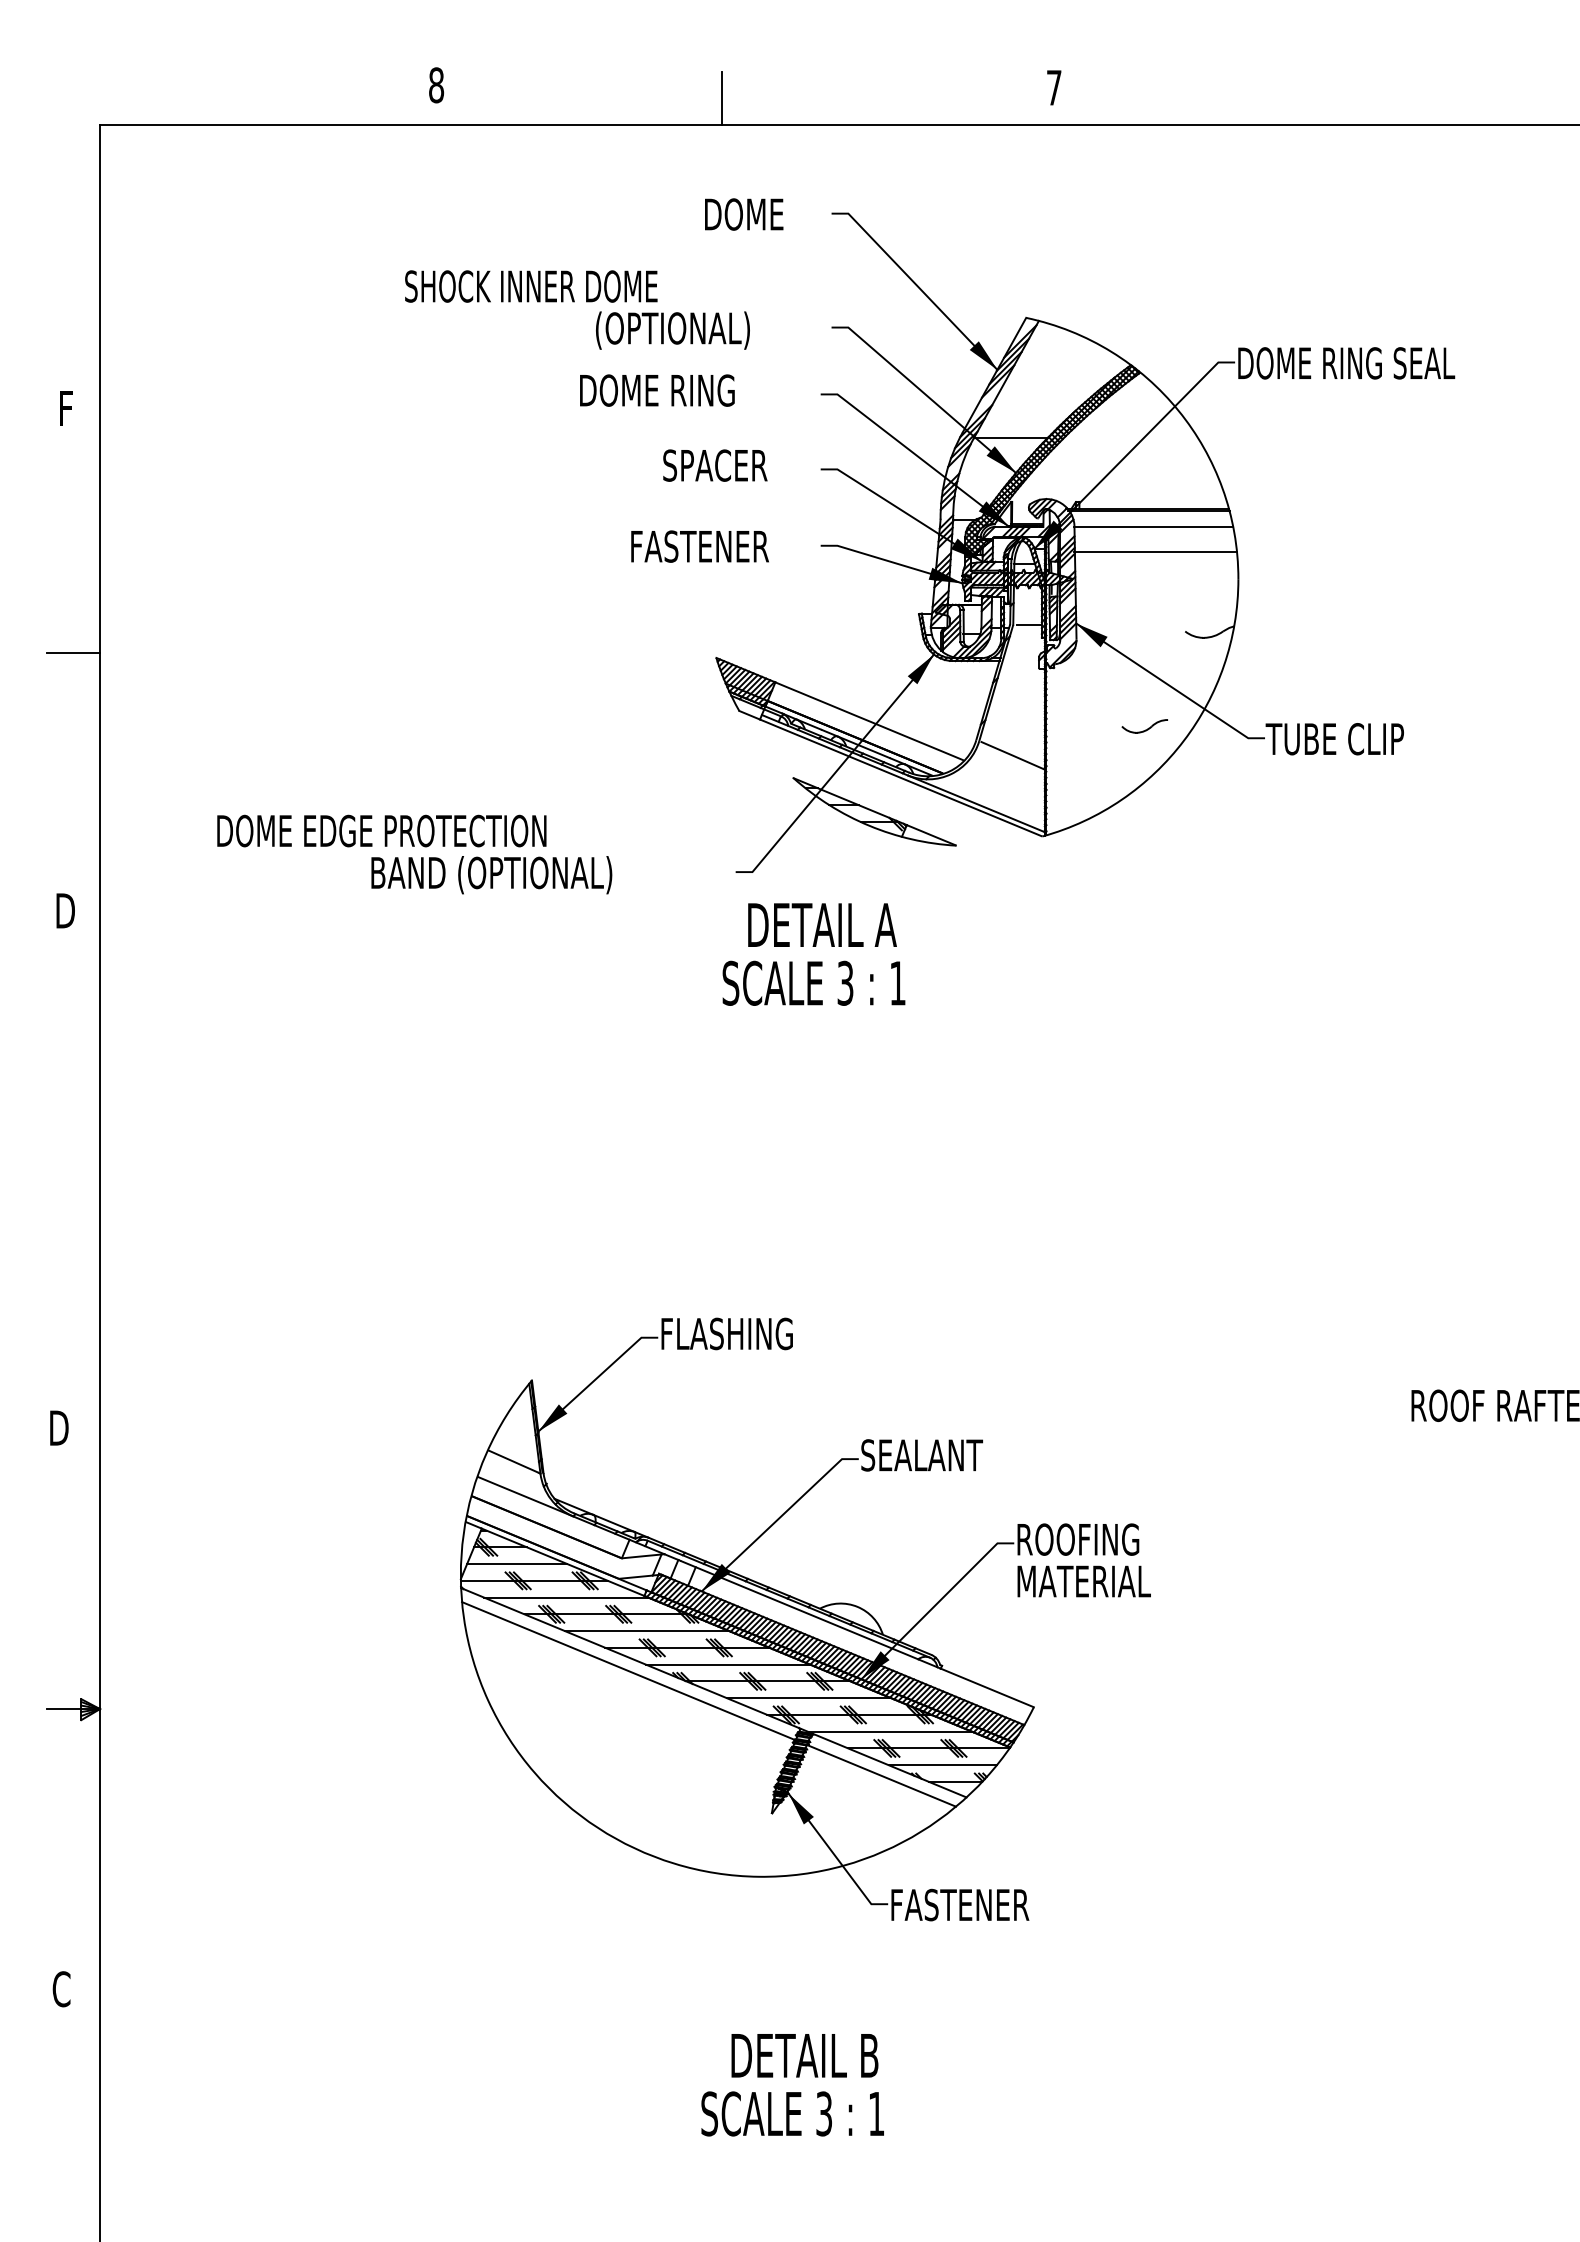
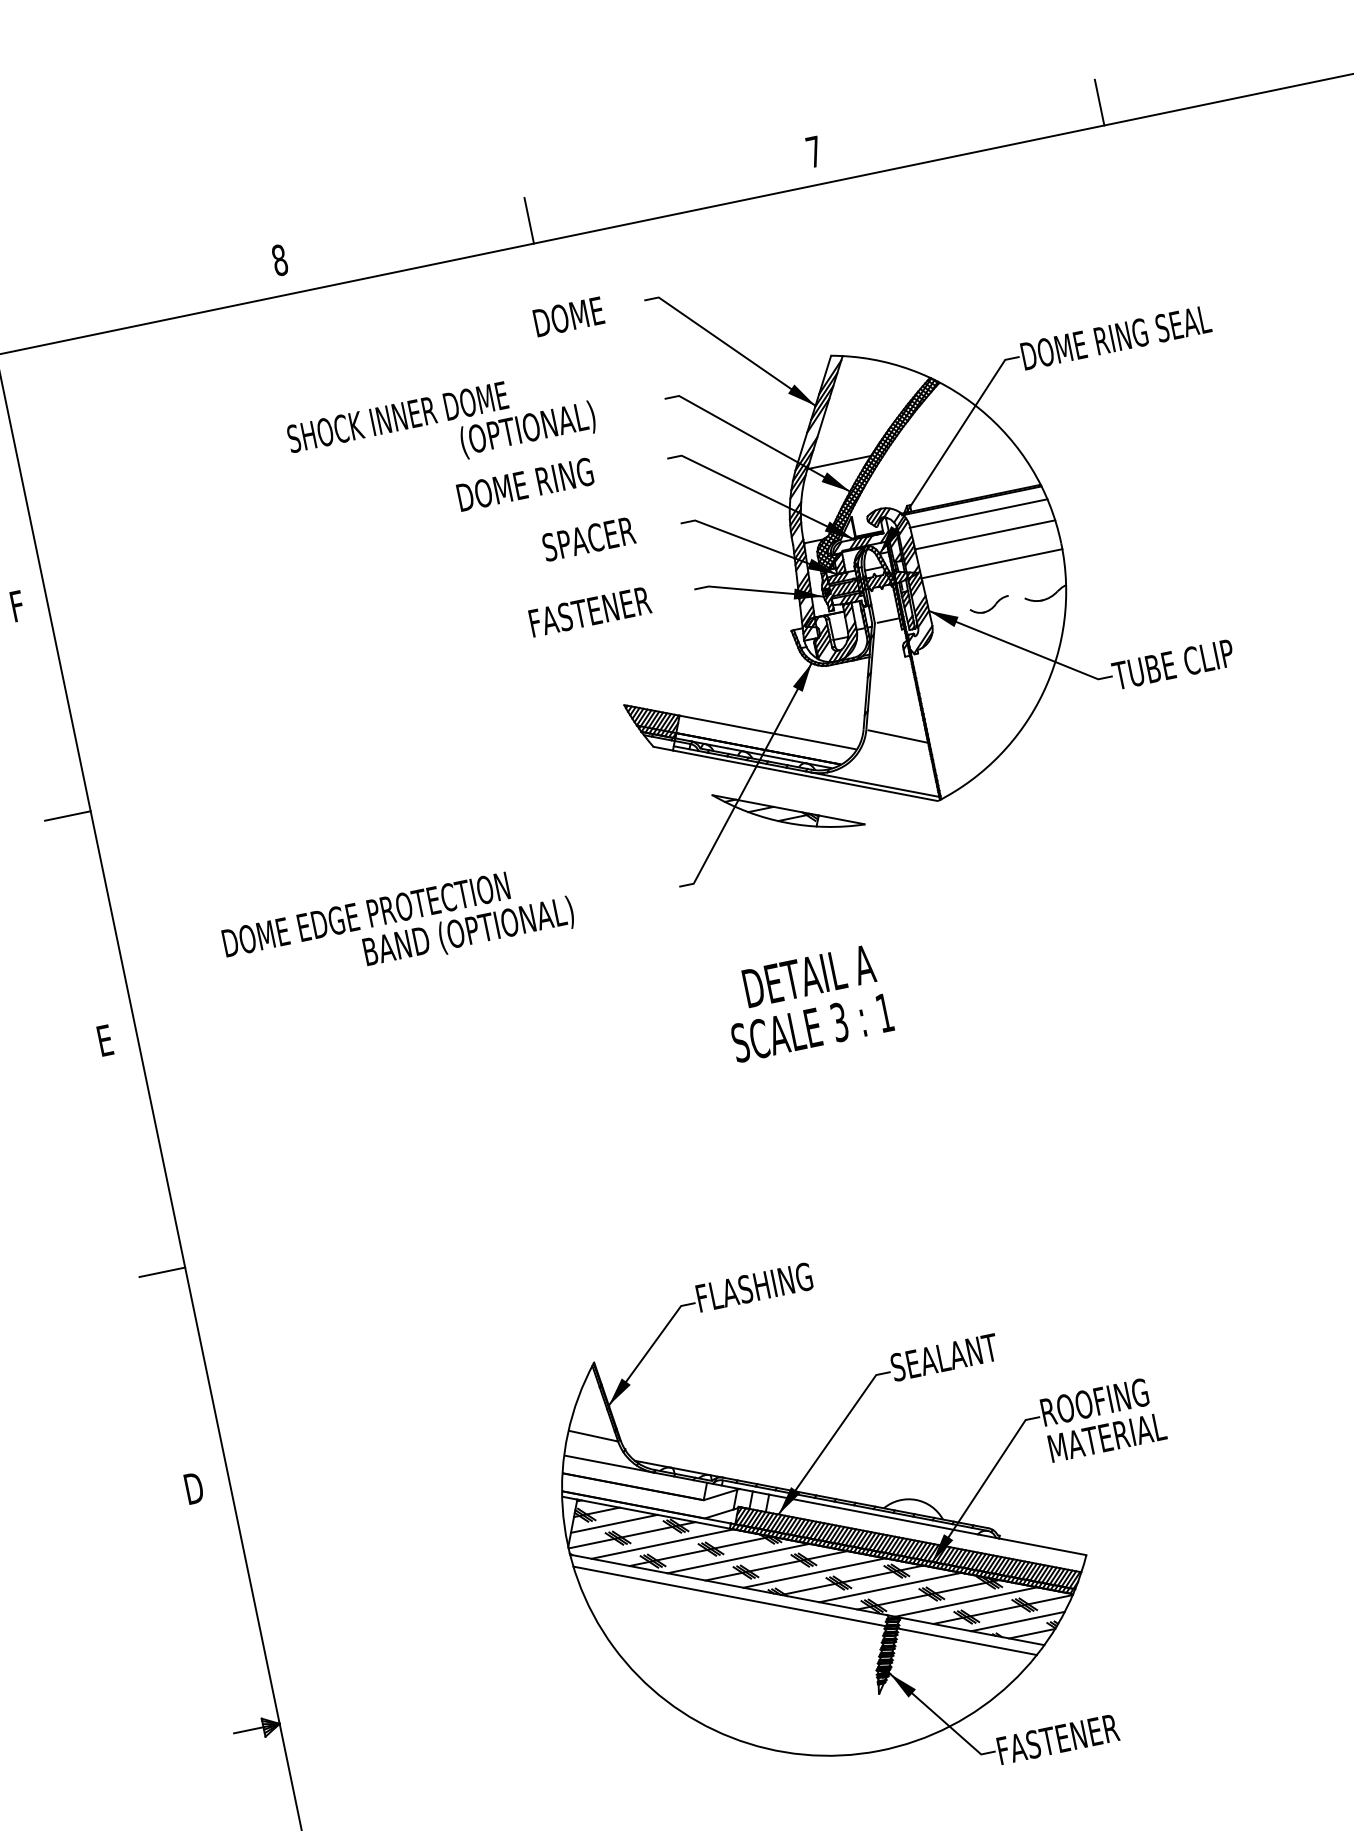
line: (1382, 98) -> (1099, 102), added
line: (1156, 585) -> (991, 563), added
part: (1144, 726) -> (989, 605), moved
text: (65, 910) -> (106, 1039), D -> E
text: (813, 954) -> (806, 1003), moved
line: (73, 1181) -> (162, 1272), added

